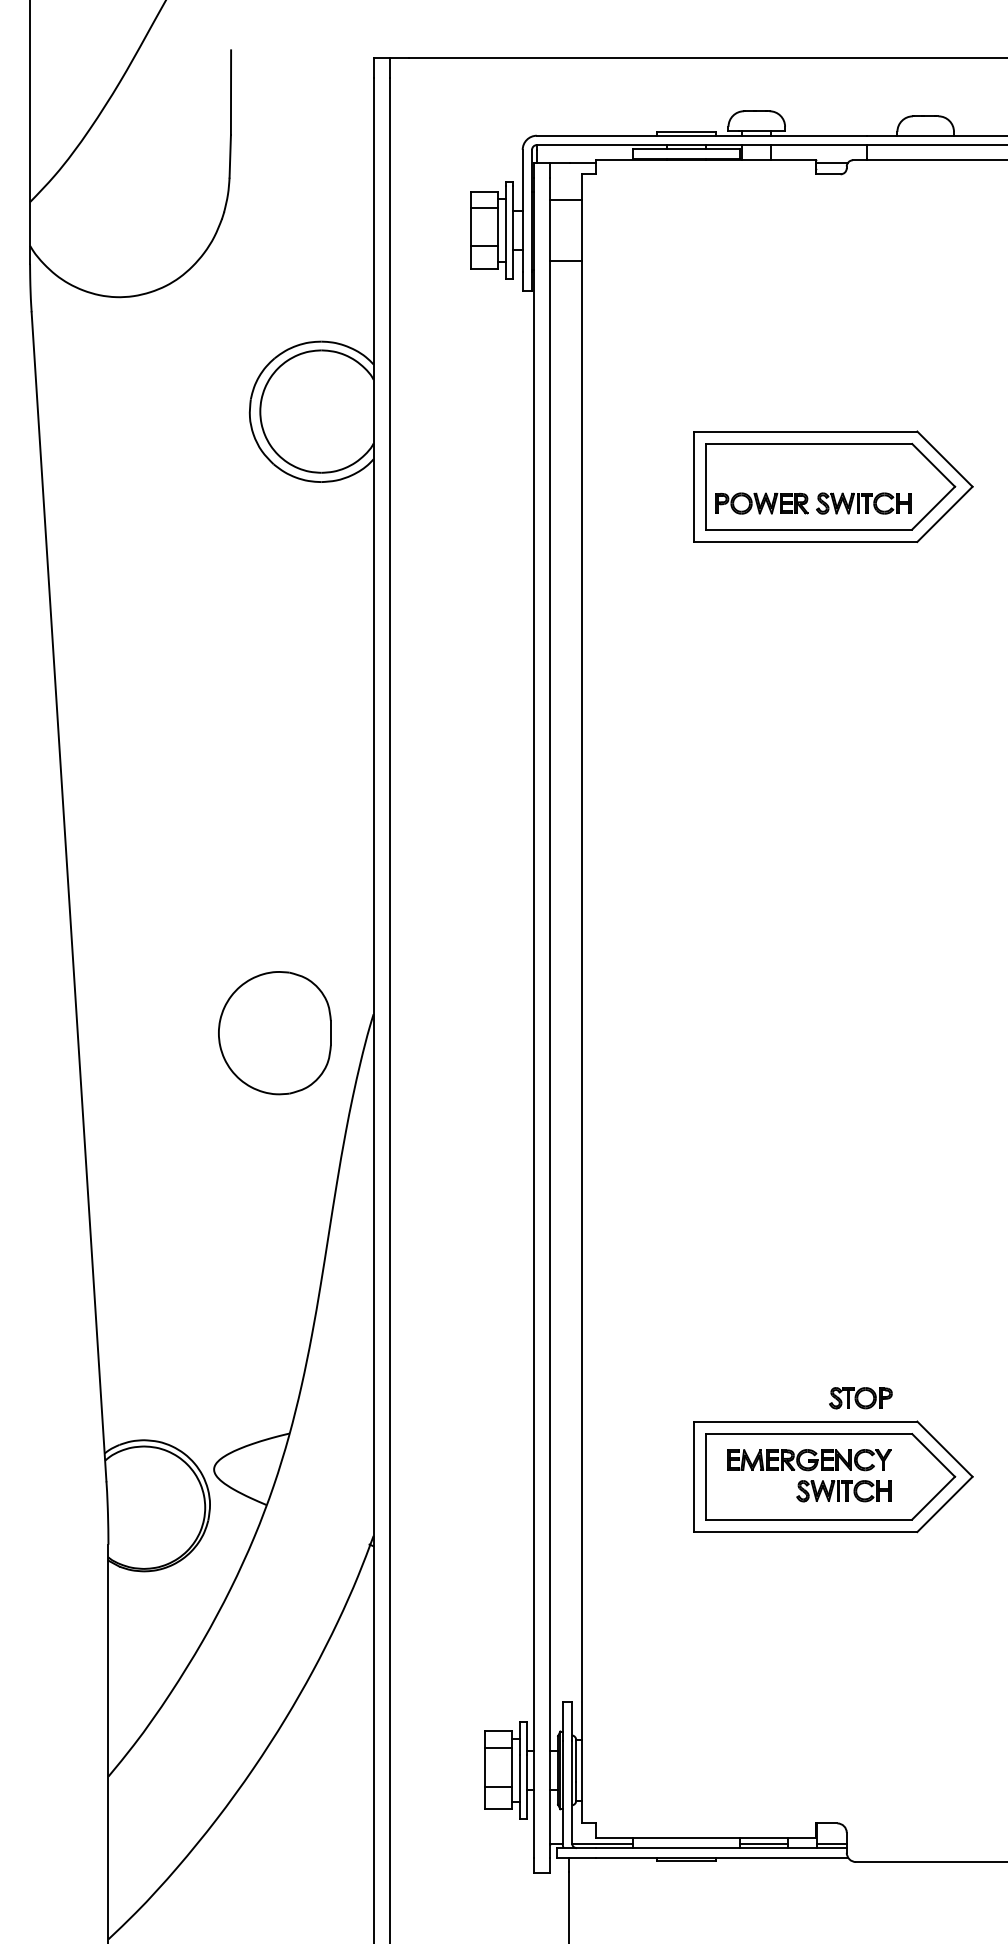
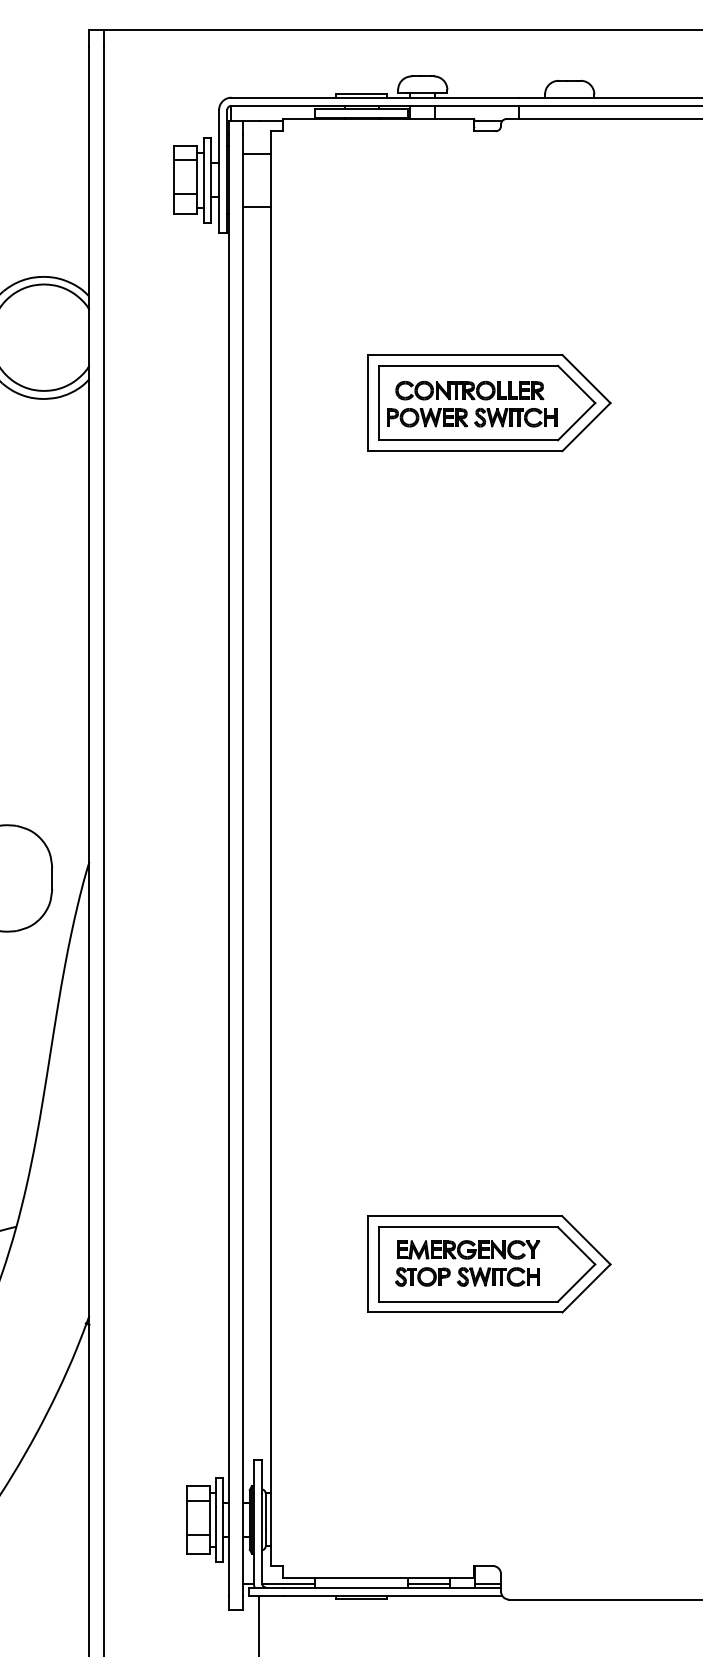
part: (810, 472) -> (469, 390), added
part: (860, 1398) -> (422, 1277), moved

